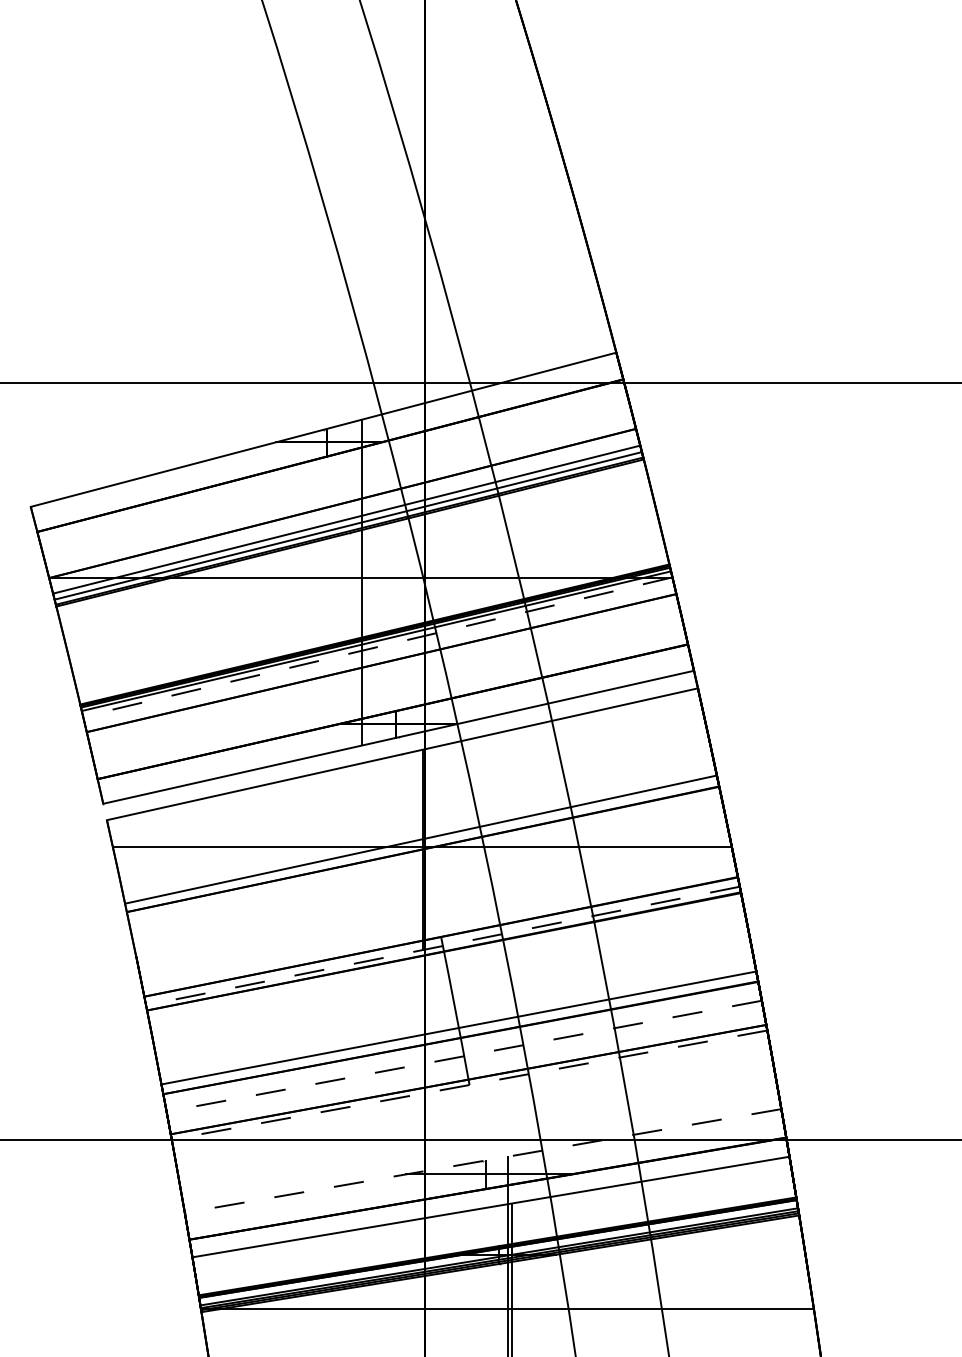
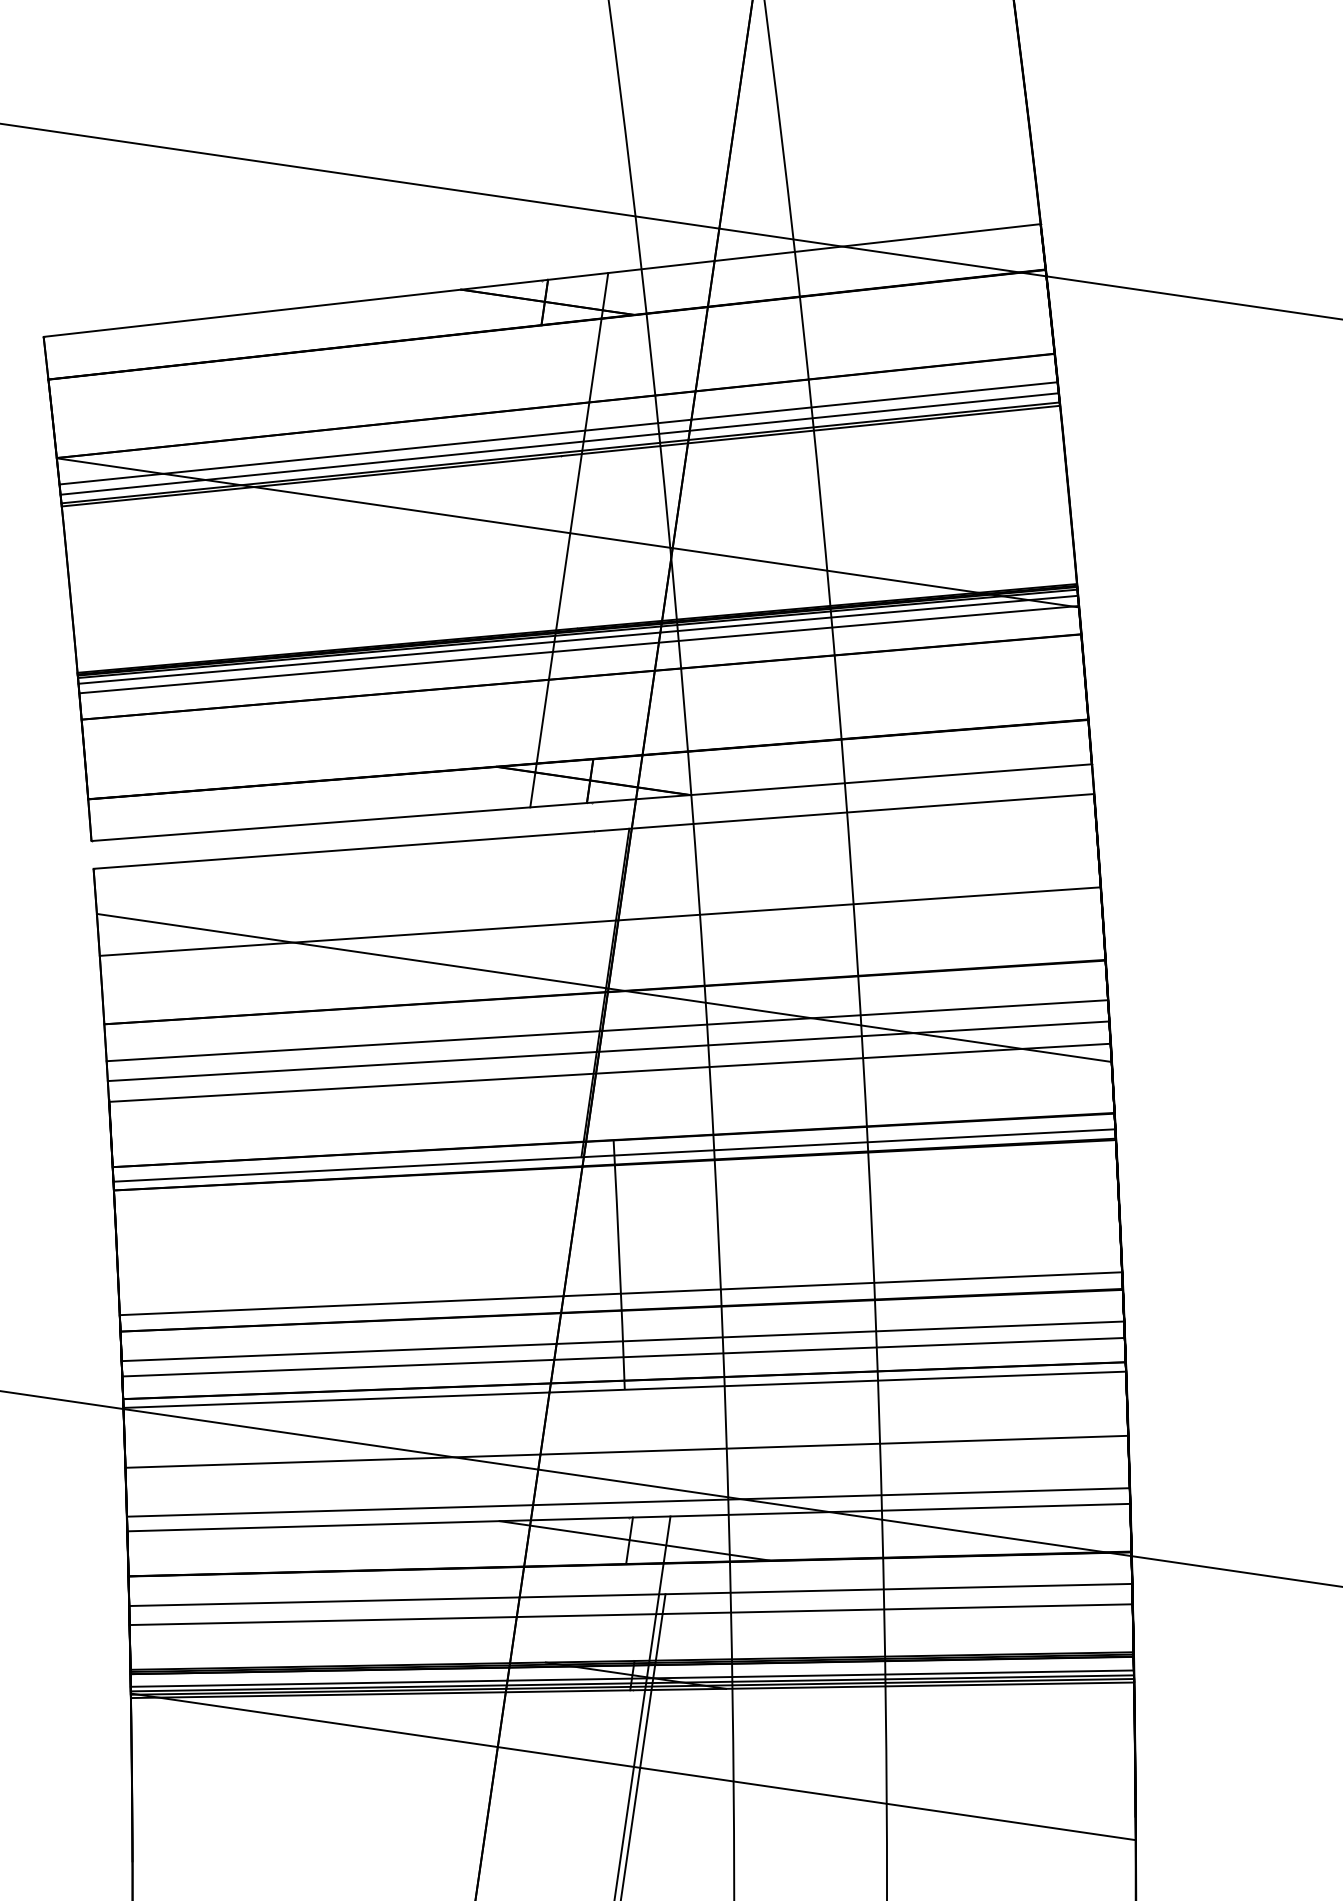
line: (377, 647) -> (578, 650), dashed -> solid
line: (421, 839) -> (600, 921), moved
line: (427, 871) -> (606, 1029), added
line: (429, 883) -> (607, 1049), added
line: (432, 897) -> (608, 1073), added
line: (442, 946) -> (613, 1156), dashed -> solid
line: (464, 1056) -> (623, 1341), dashed -> solid
line: (465, 1065) -> (622, 1356), added
line: (469, 1085) -> (624, 1390), dashed -> solid
line: (476, 1121) -> (627, 1451), added
line: (481, 1151) -> (628, 1501), added
line: (483, 1161) -> (629, 1518), dashed -> solid
line: (492, 1218) -> (630, 1614), added

